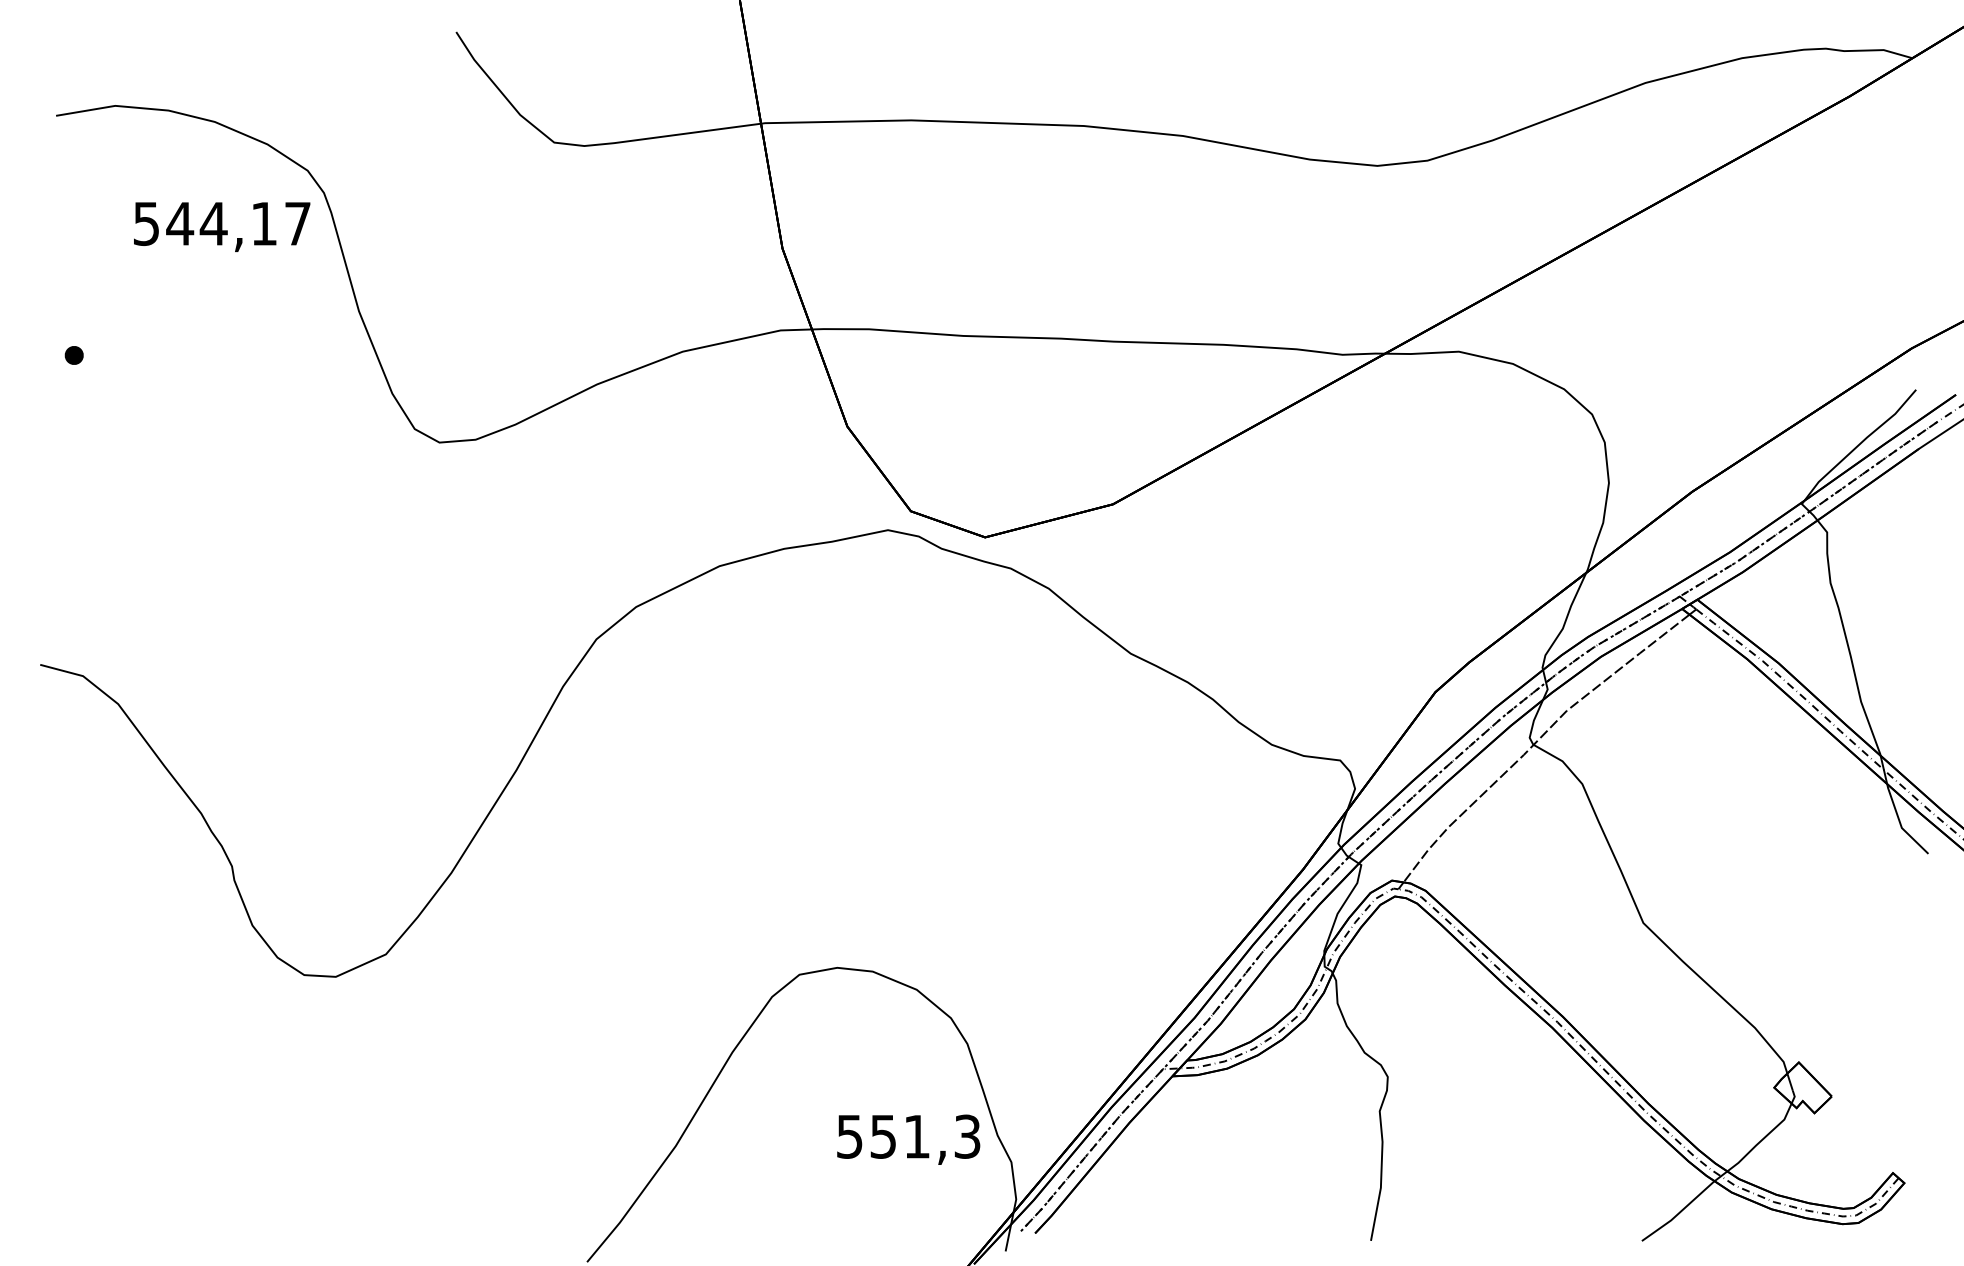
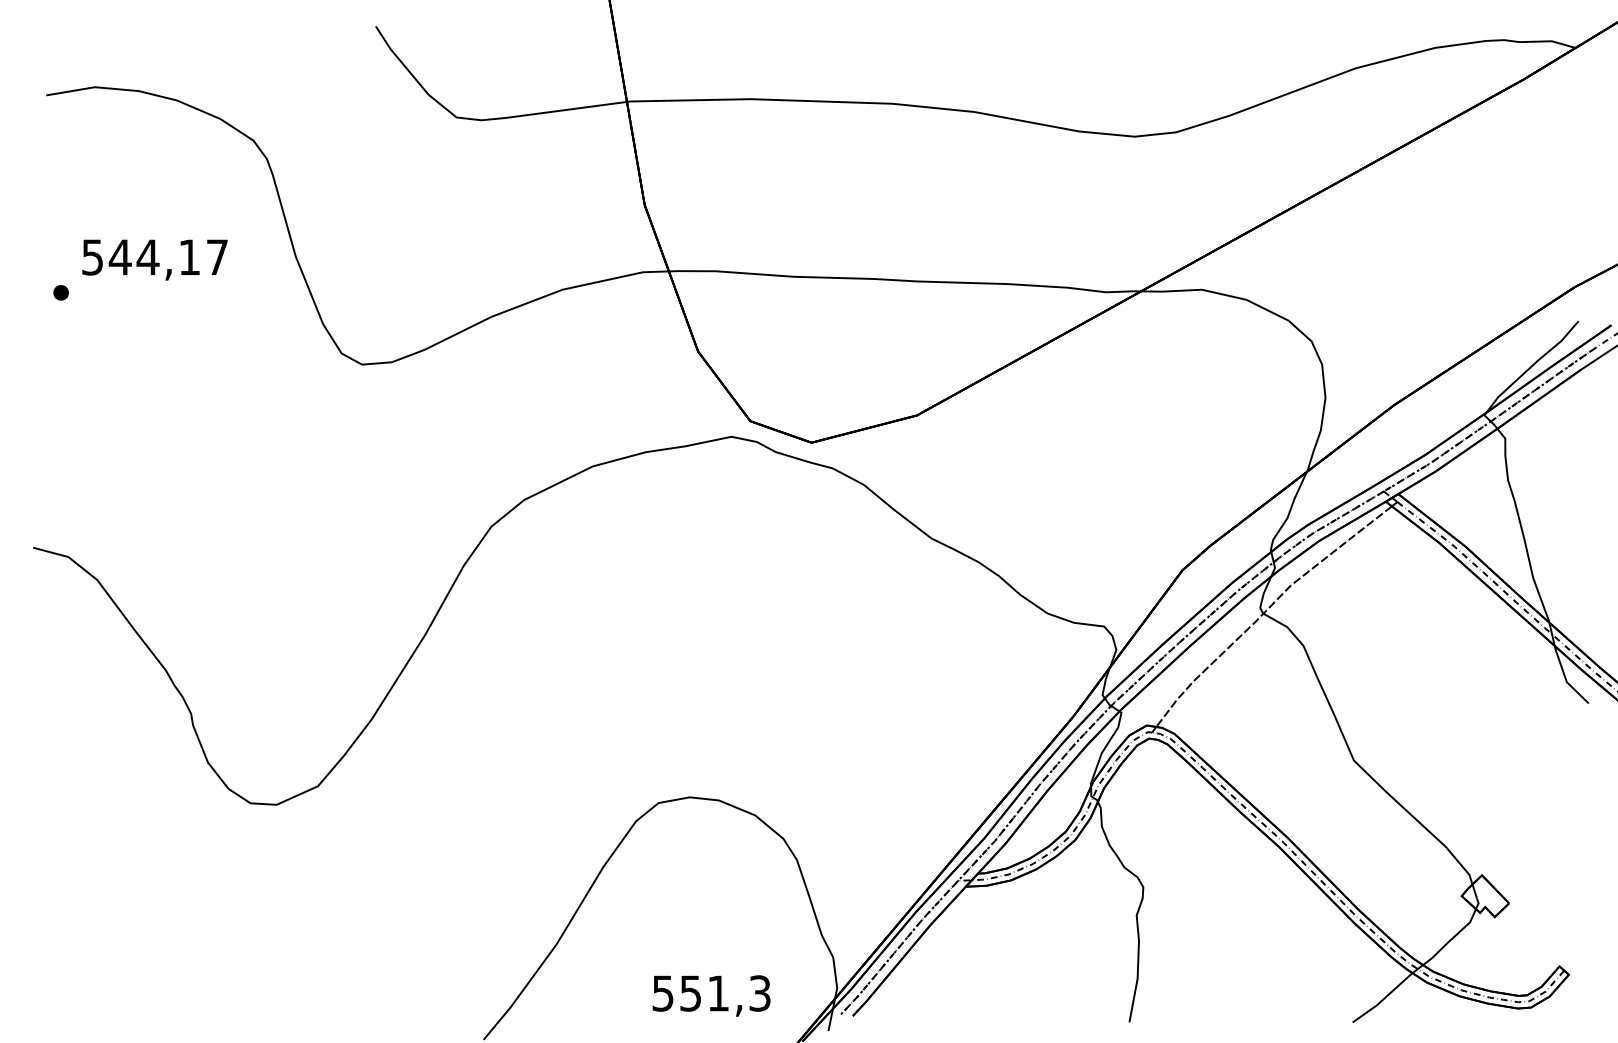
text: (221, 226) -> (154, 259), moved
text: (908, 1139) -> (711, 995), moved

